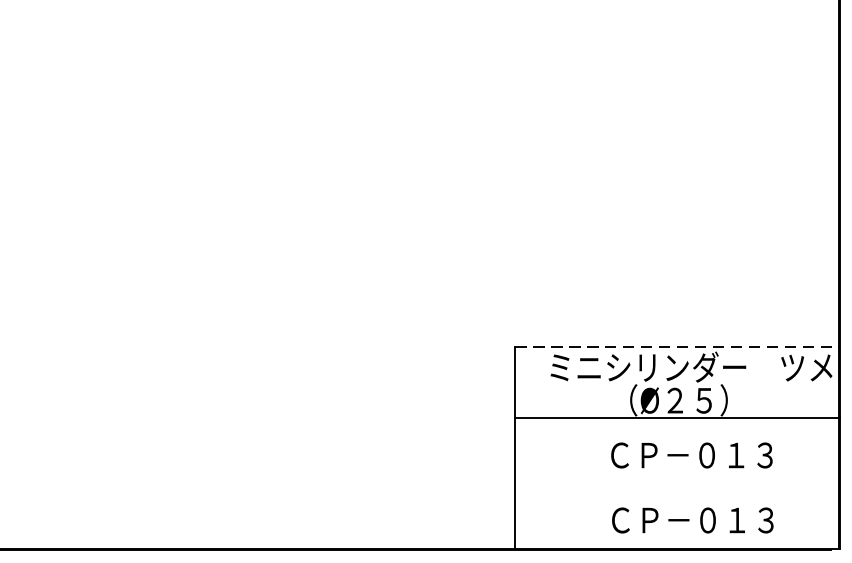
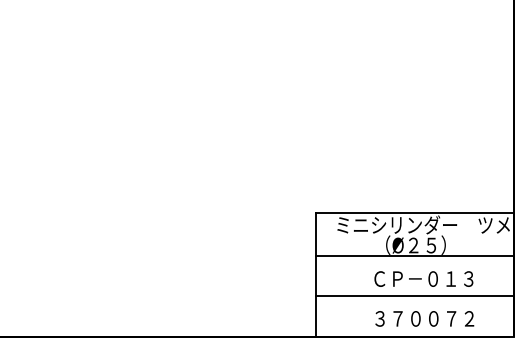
line: (678, 346) -> (415, 212), dashed -> solid
line: (676, 483) -> (414, 296), added
text: (692, 519) -> (424, 318), ＣＰ－０１３ -> ３７００７２

